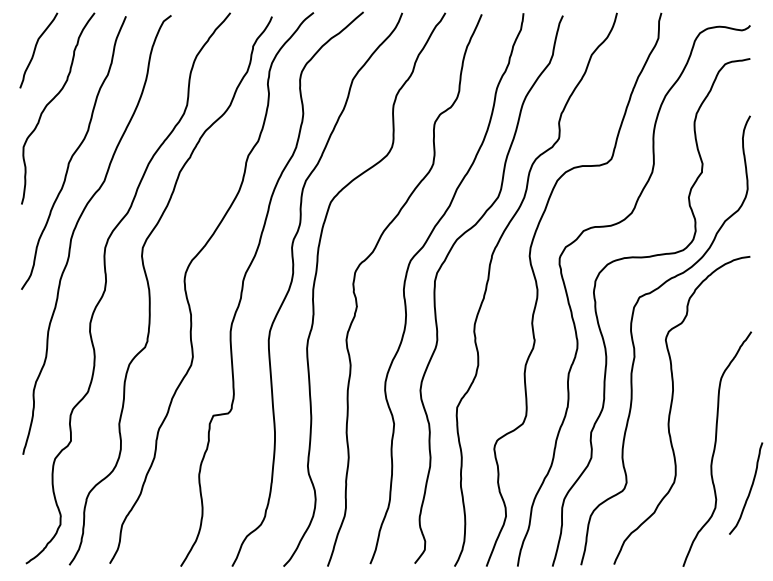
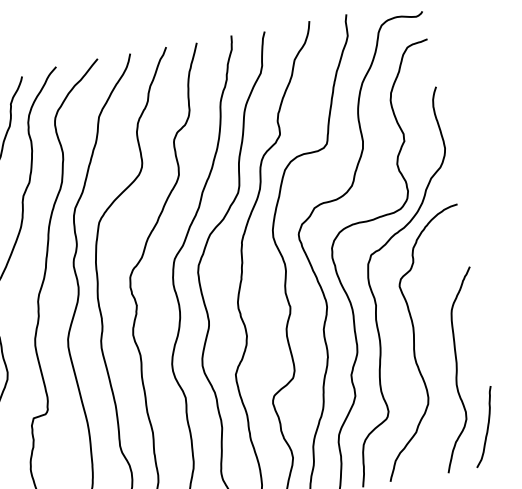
curve: (749, 489) -> (486, 427), moved

